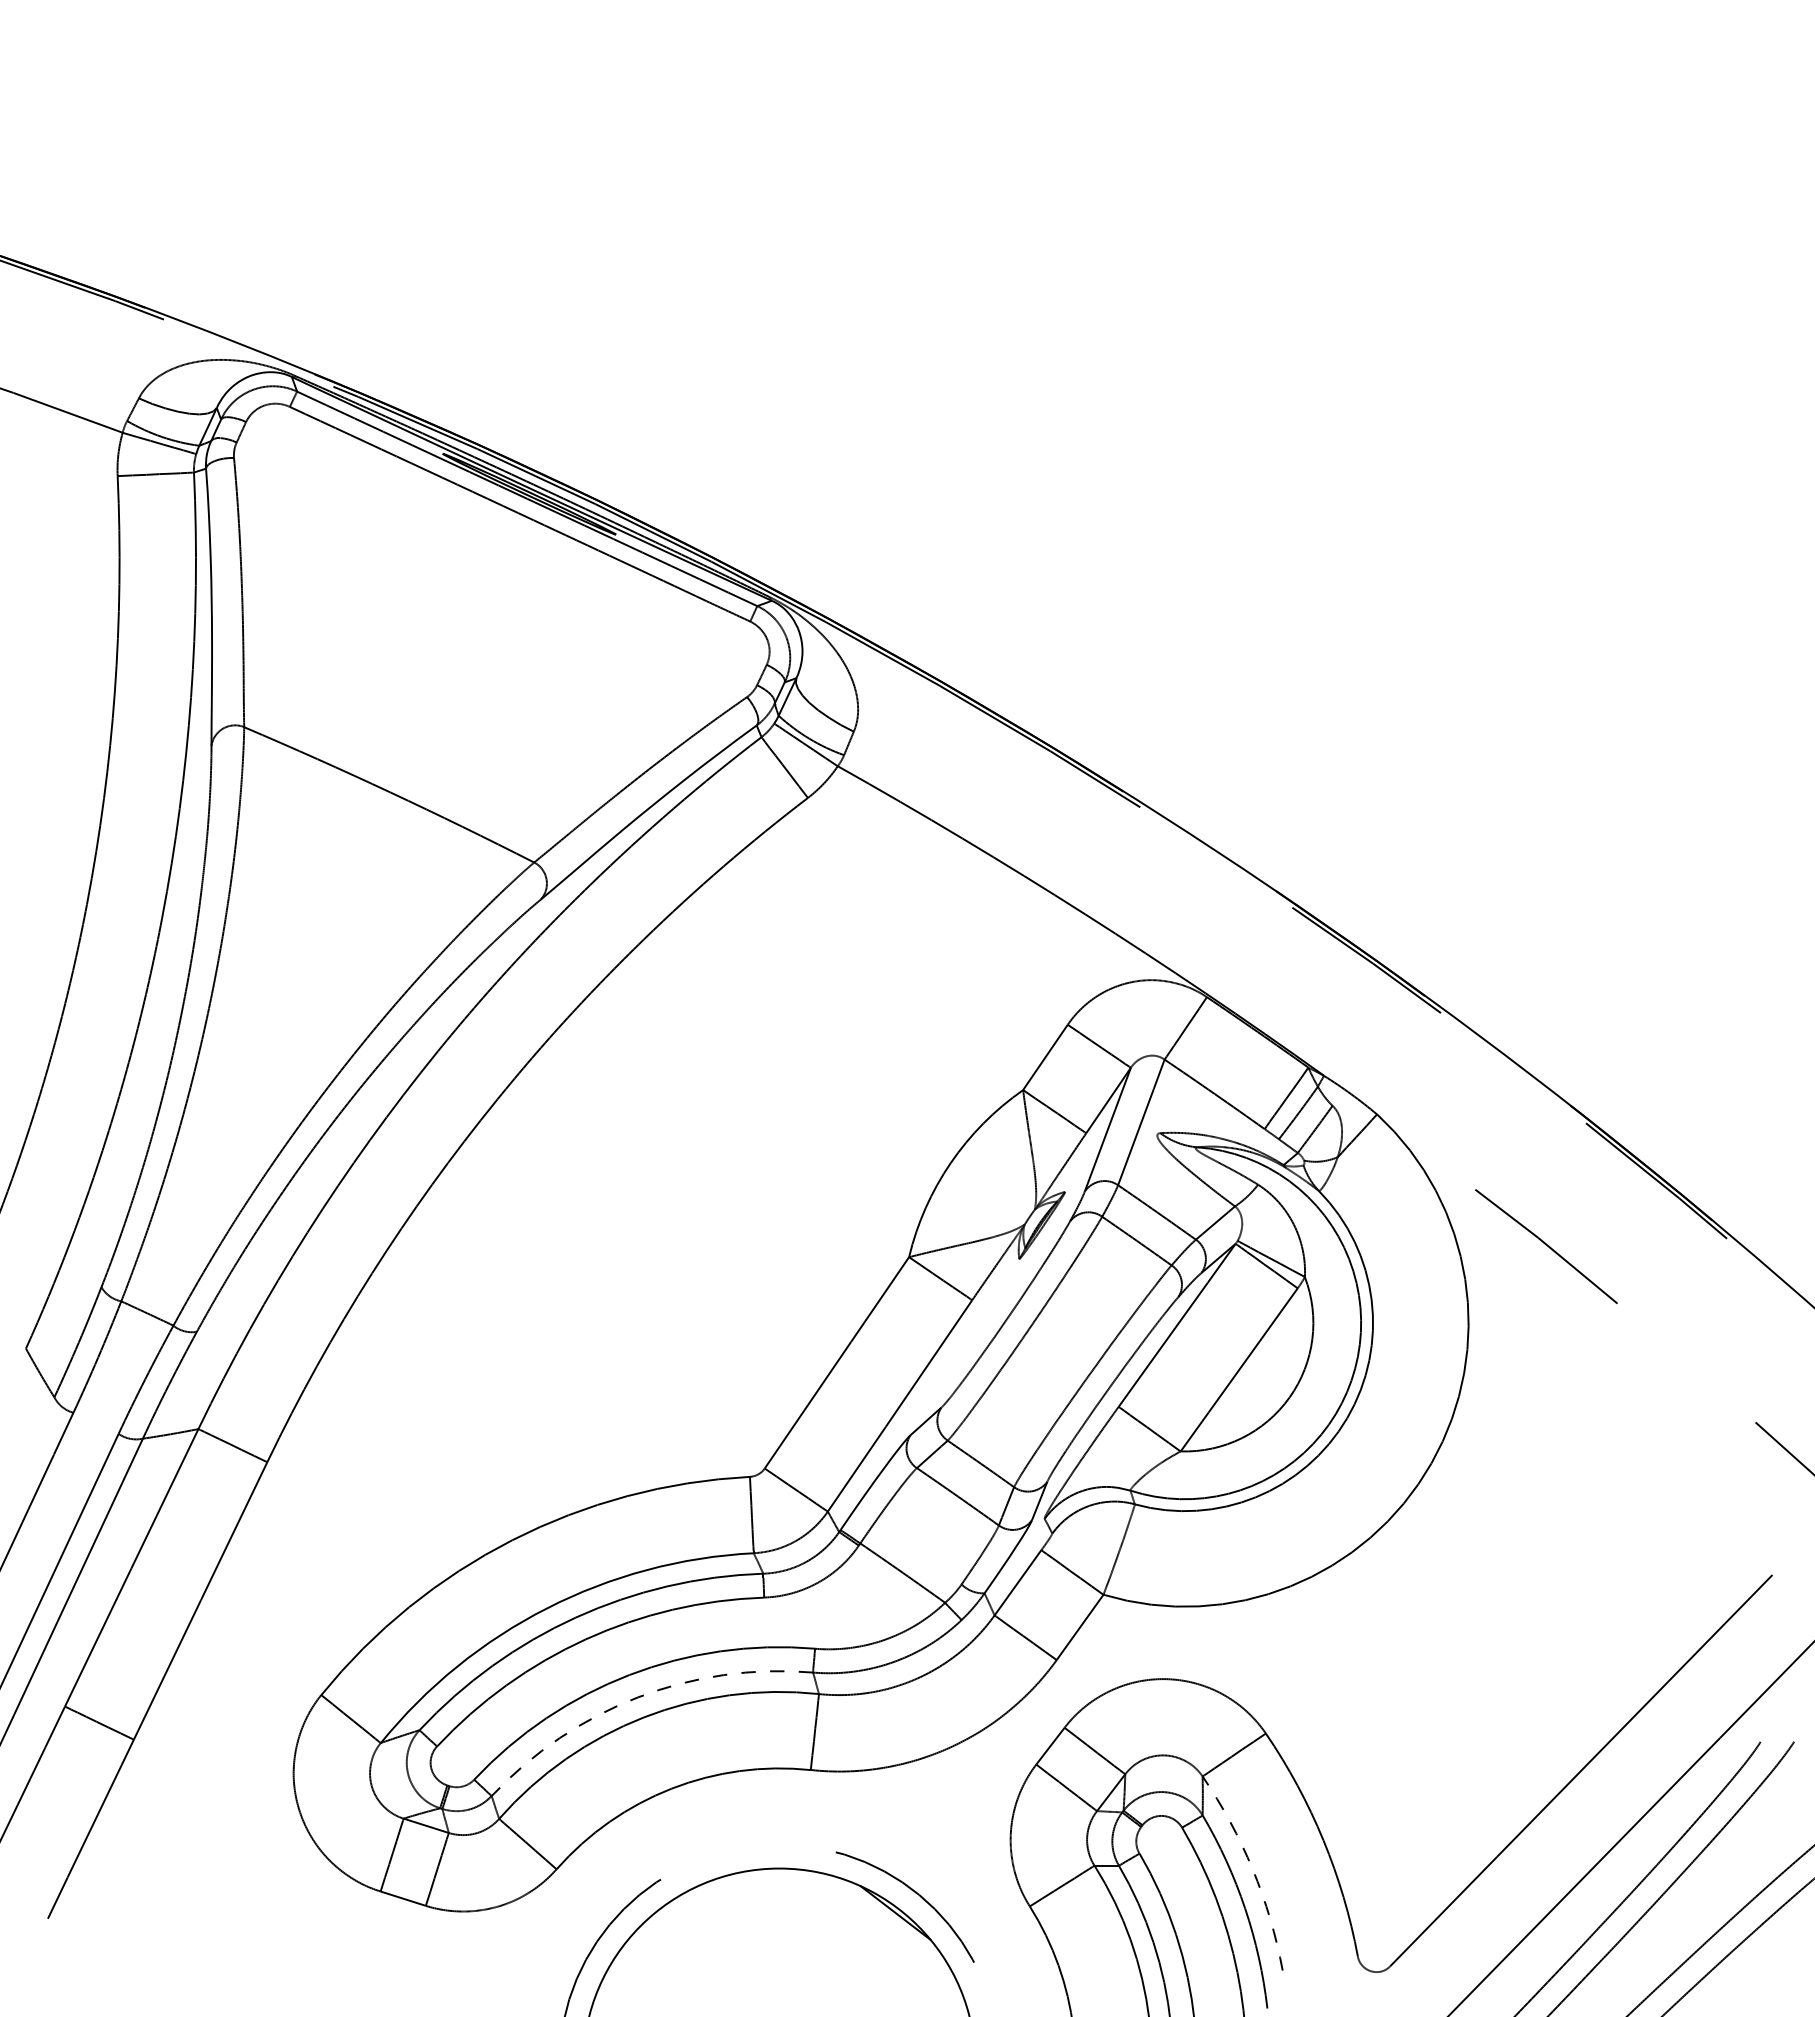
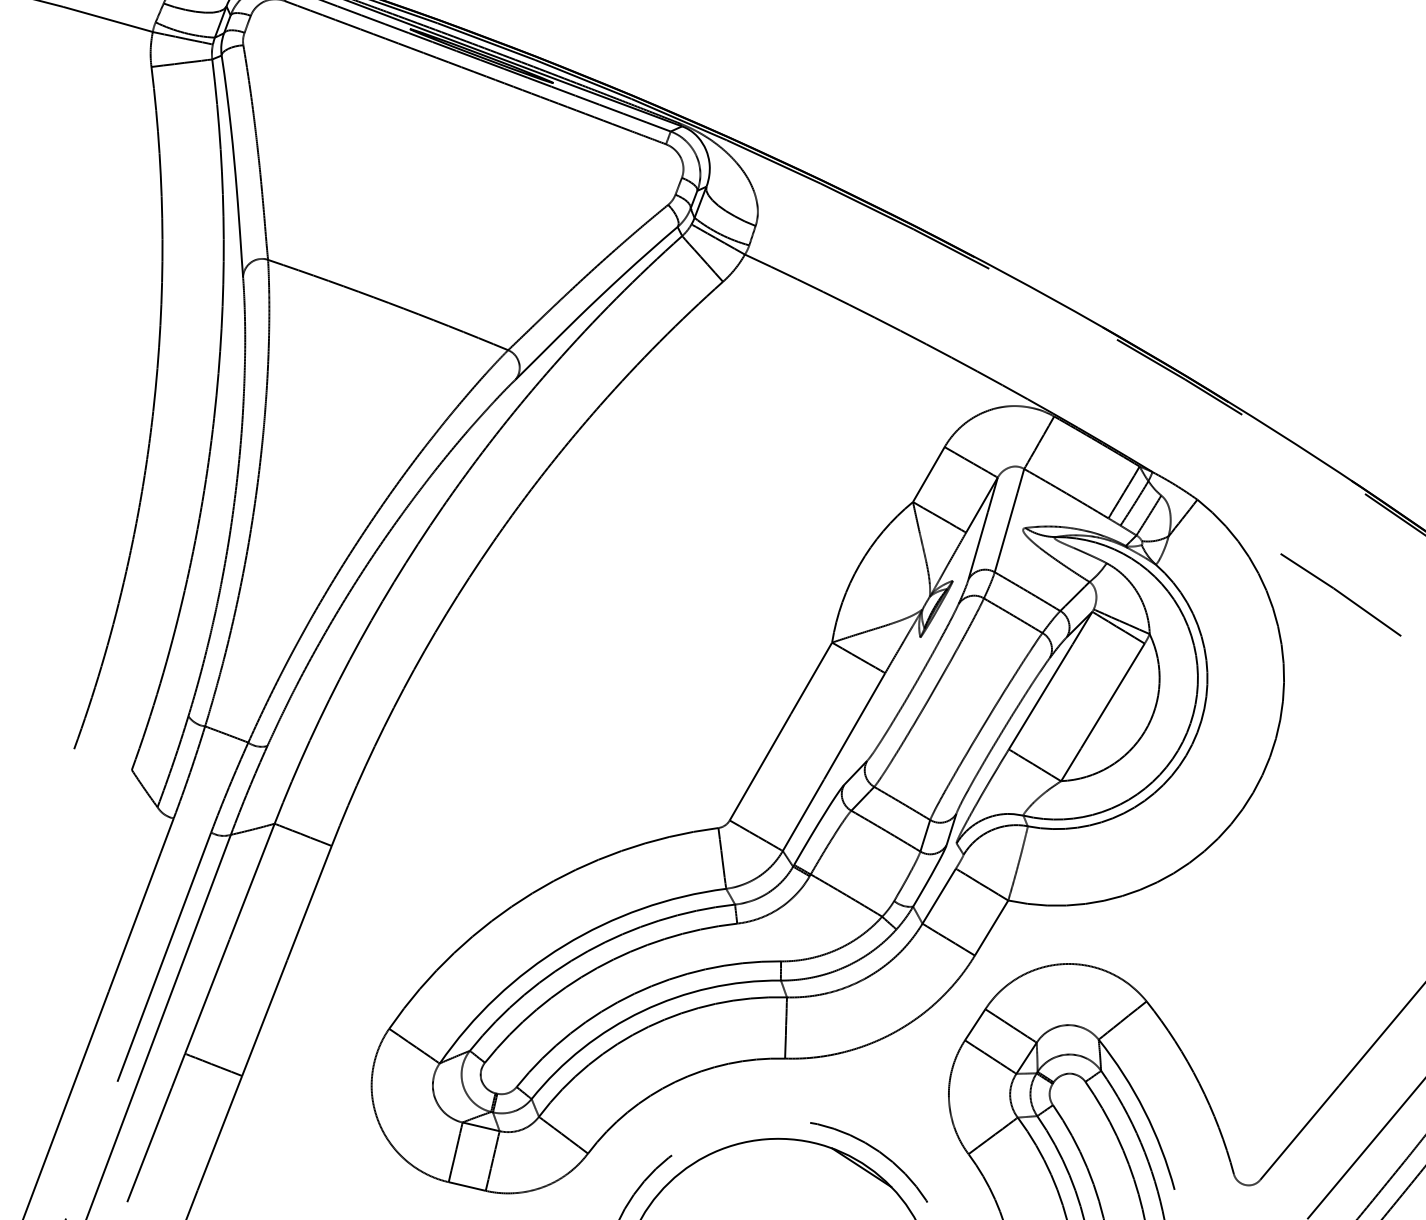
arc: (638, 1697) -> (642, 1011), dashed -> solid
arc: (1252, 1869) -> (1144, 1110), dashed -> solid

